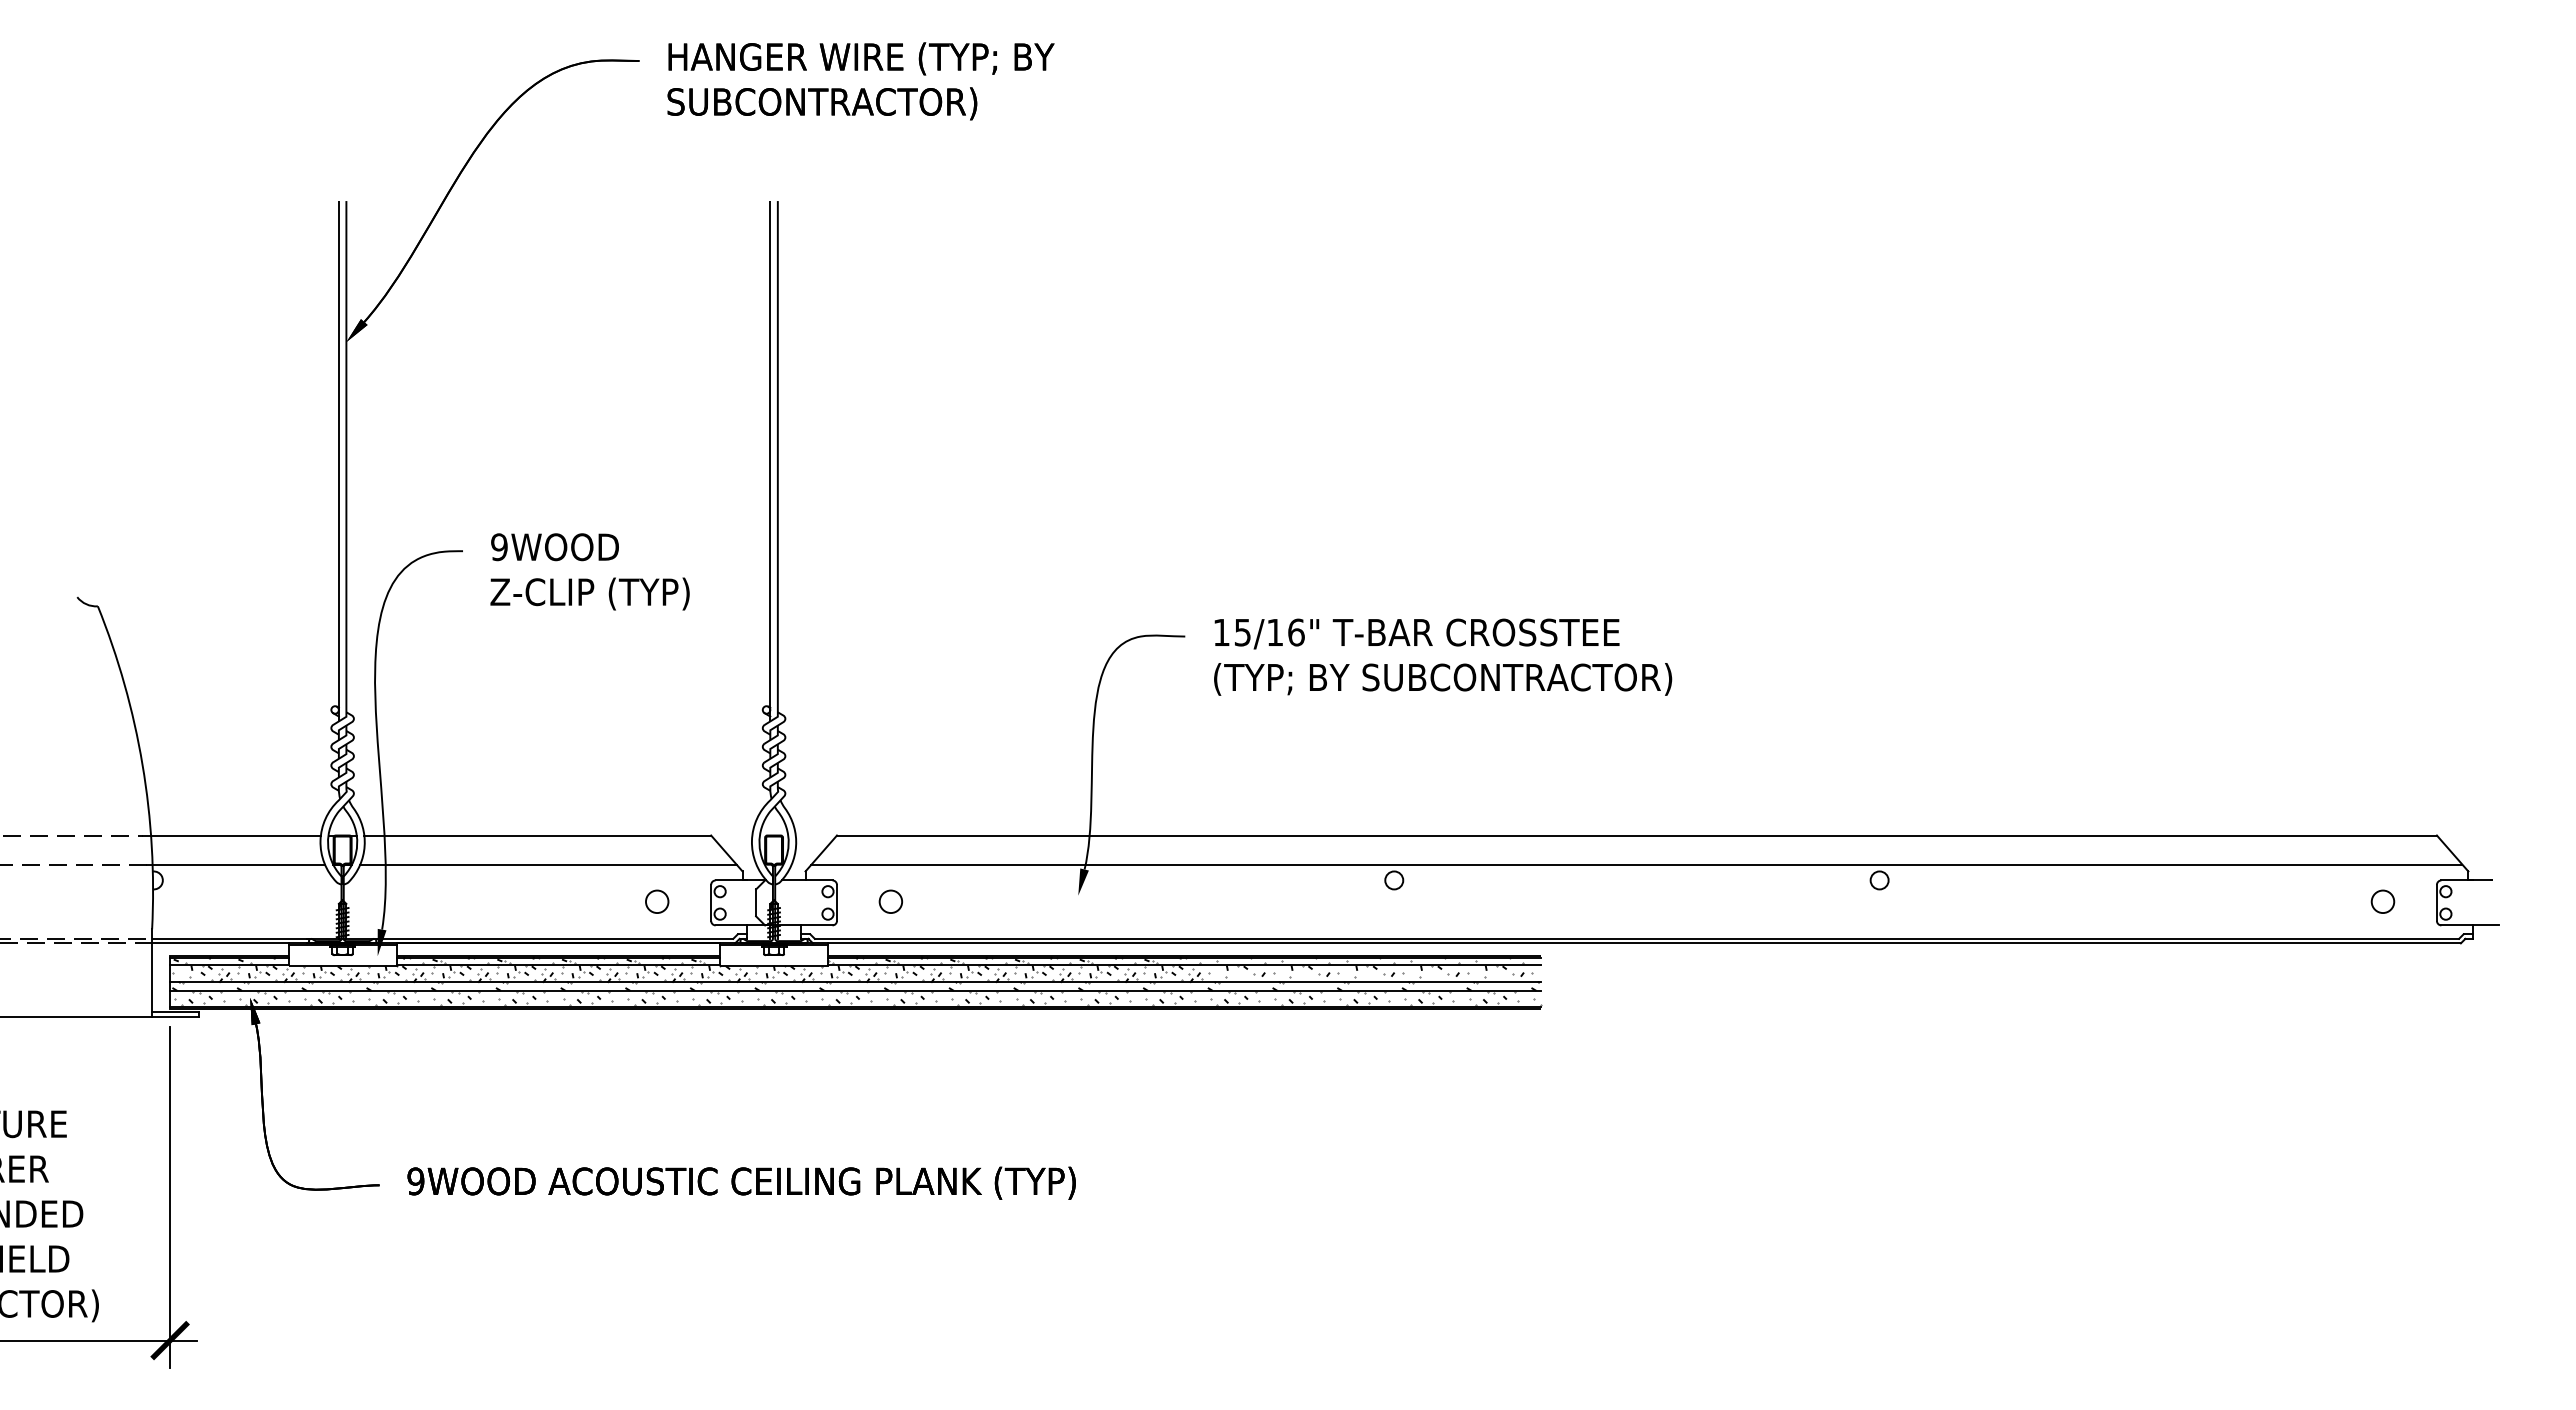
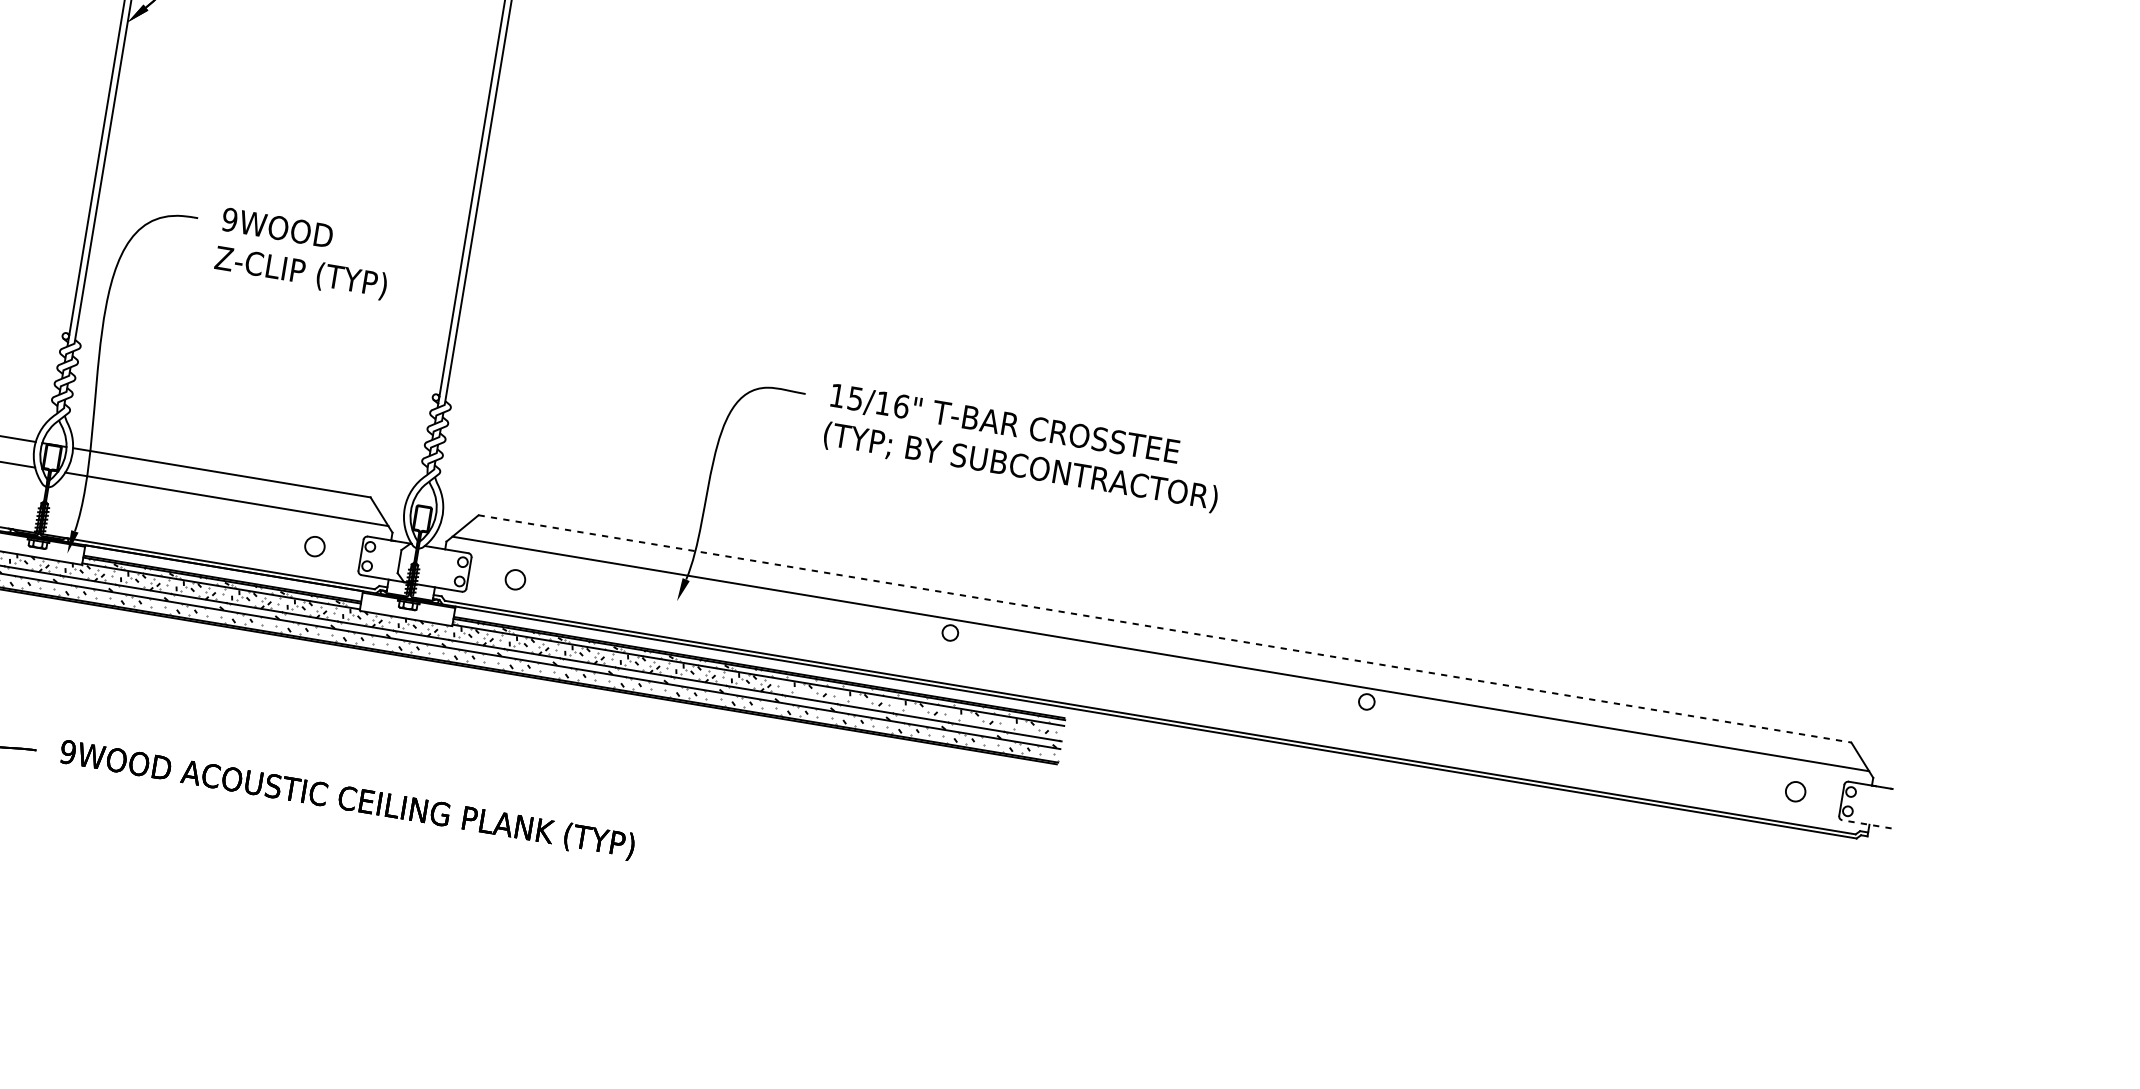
line: (1636, 835) -> (1164, 628), solid -> dashed
line: (2470, 925) -> (1867, 824), solid -> dashed

